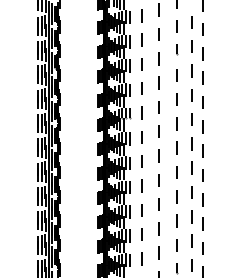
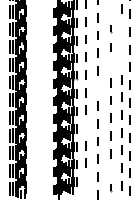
line: (176, 26) -> (111, 11), removed
line: (191, 46) -> (122, 26), removed
line: (191, 70) -> (122, 43), removed
line: (191, 95) -> (122, 62), removed
line: (176, 99) -> (111, 65), removed
line: (158, 131) -> (98, 88), removed
line: (141, 185) -> (85, 127), removed
line: (176, 245) -> (111, 171), removed
line: (141, 258) -> (85, 180), removed

